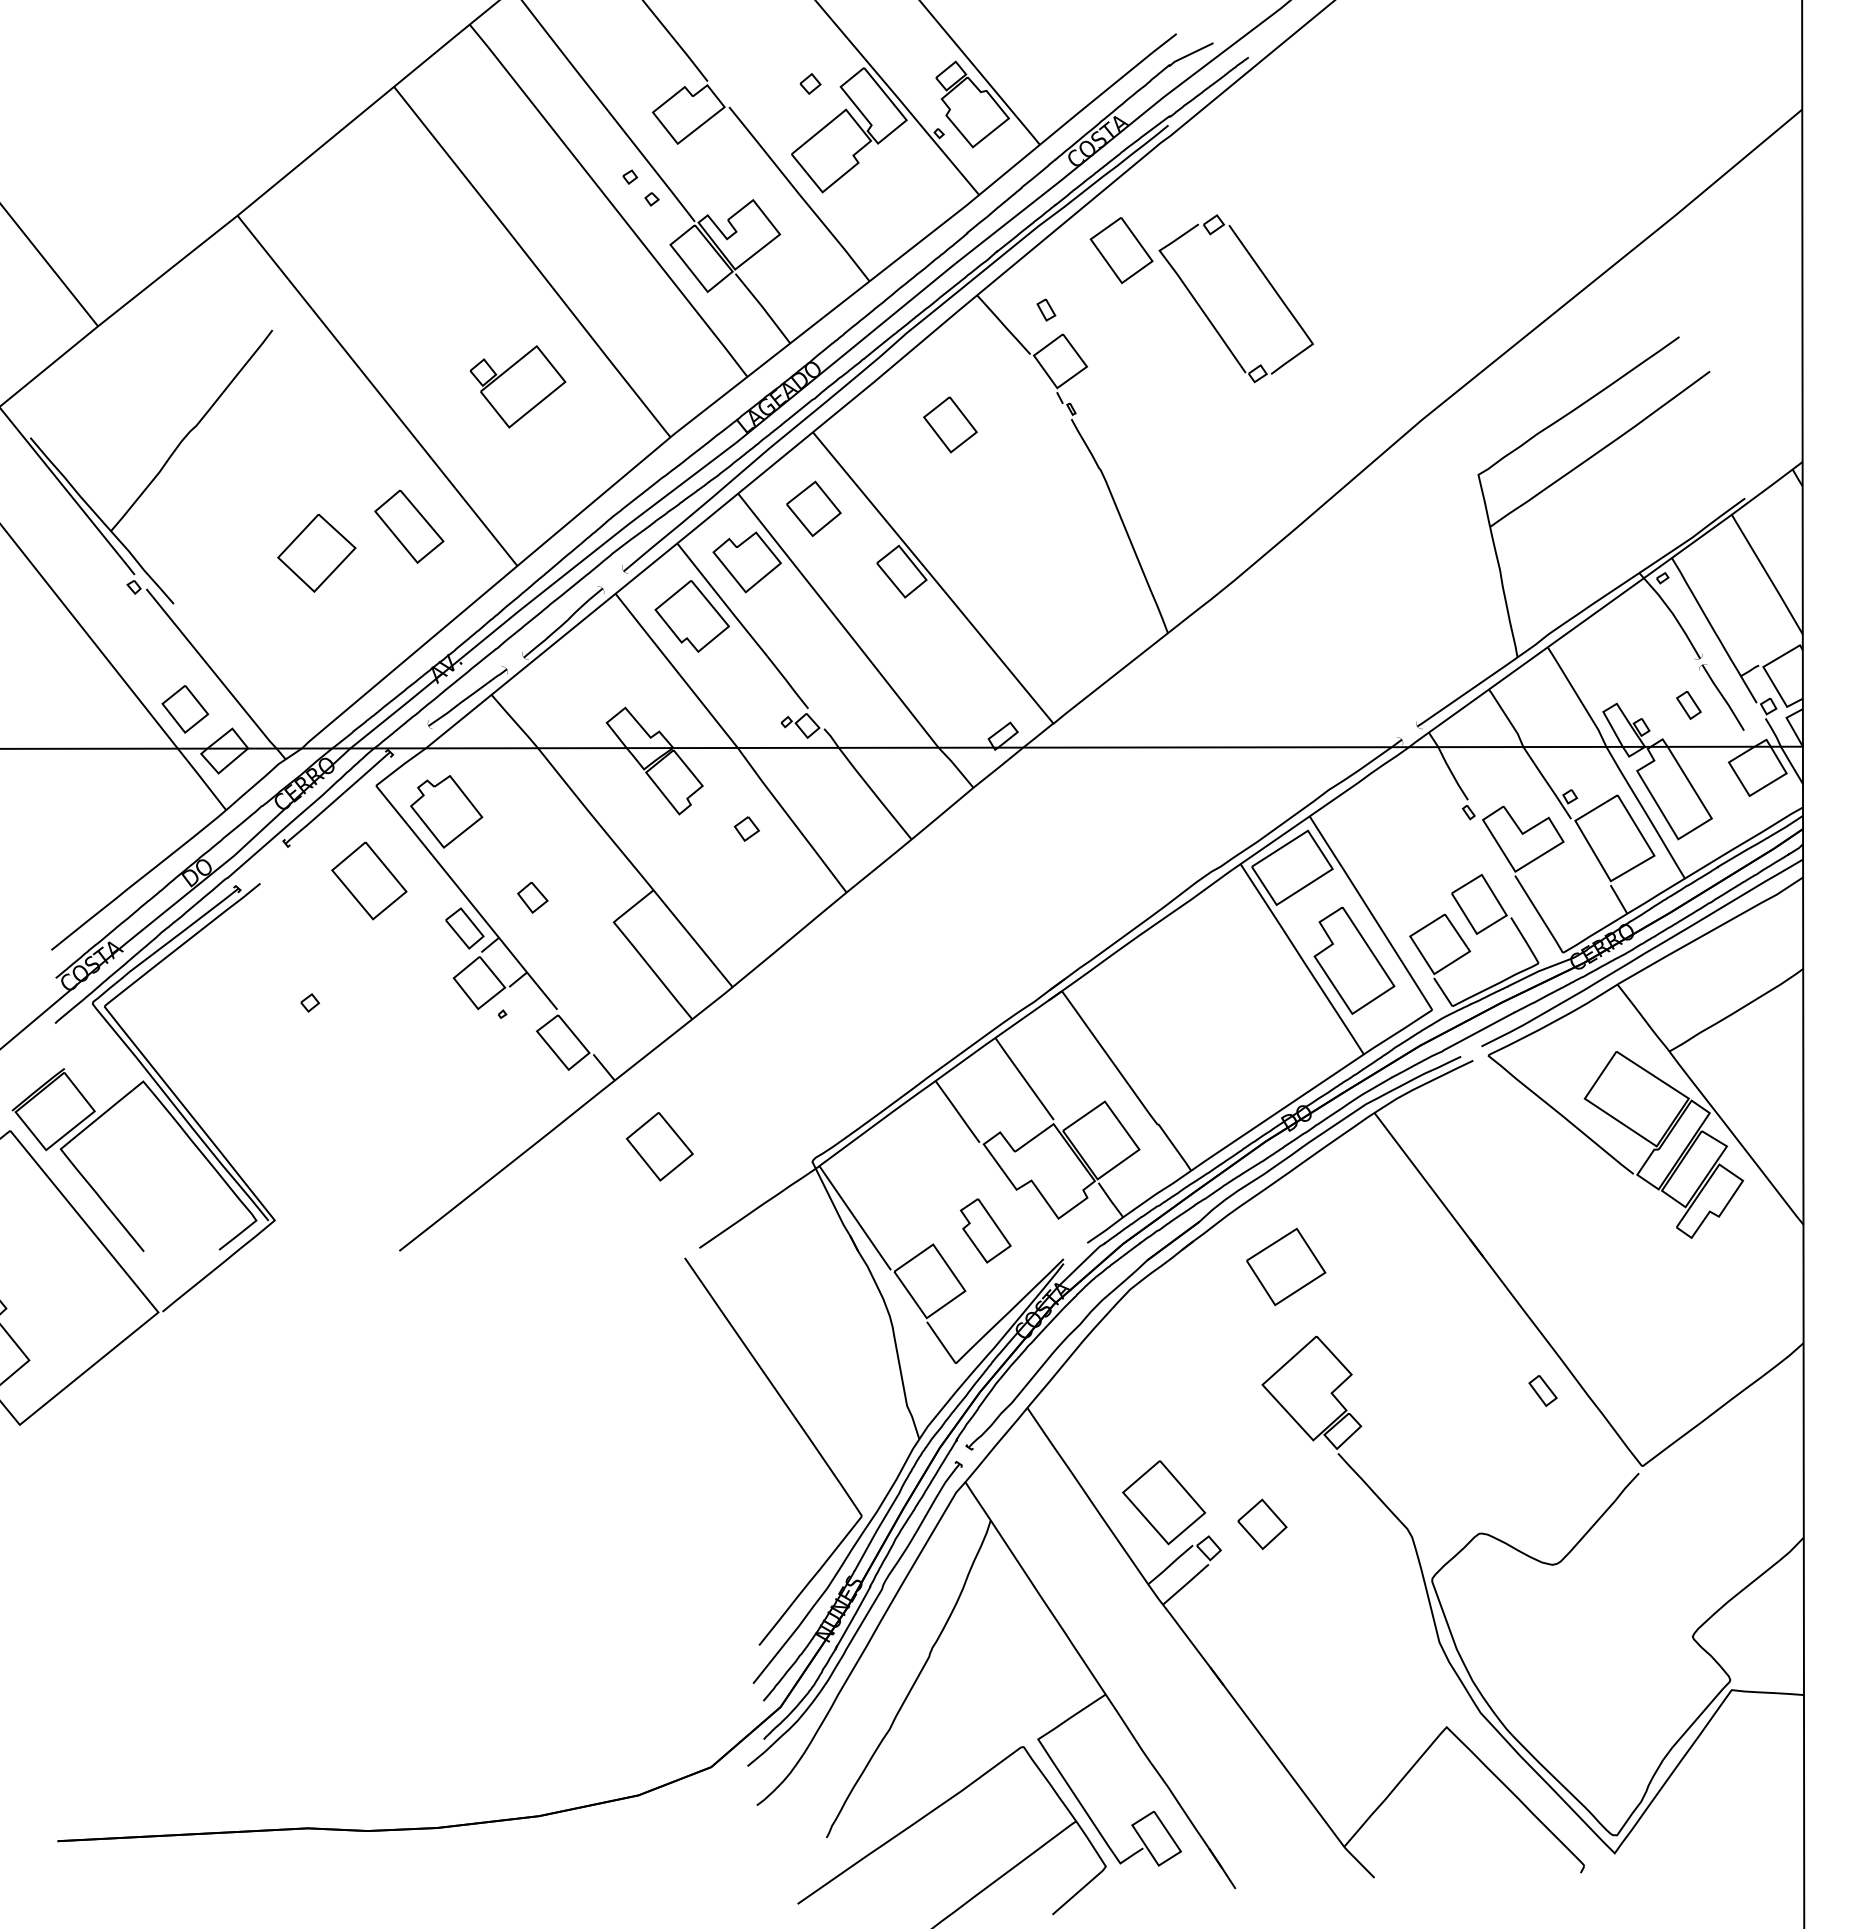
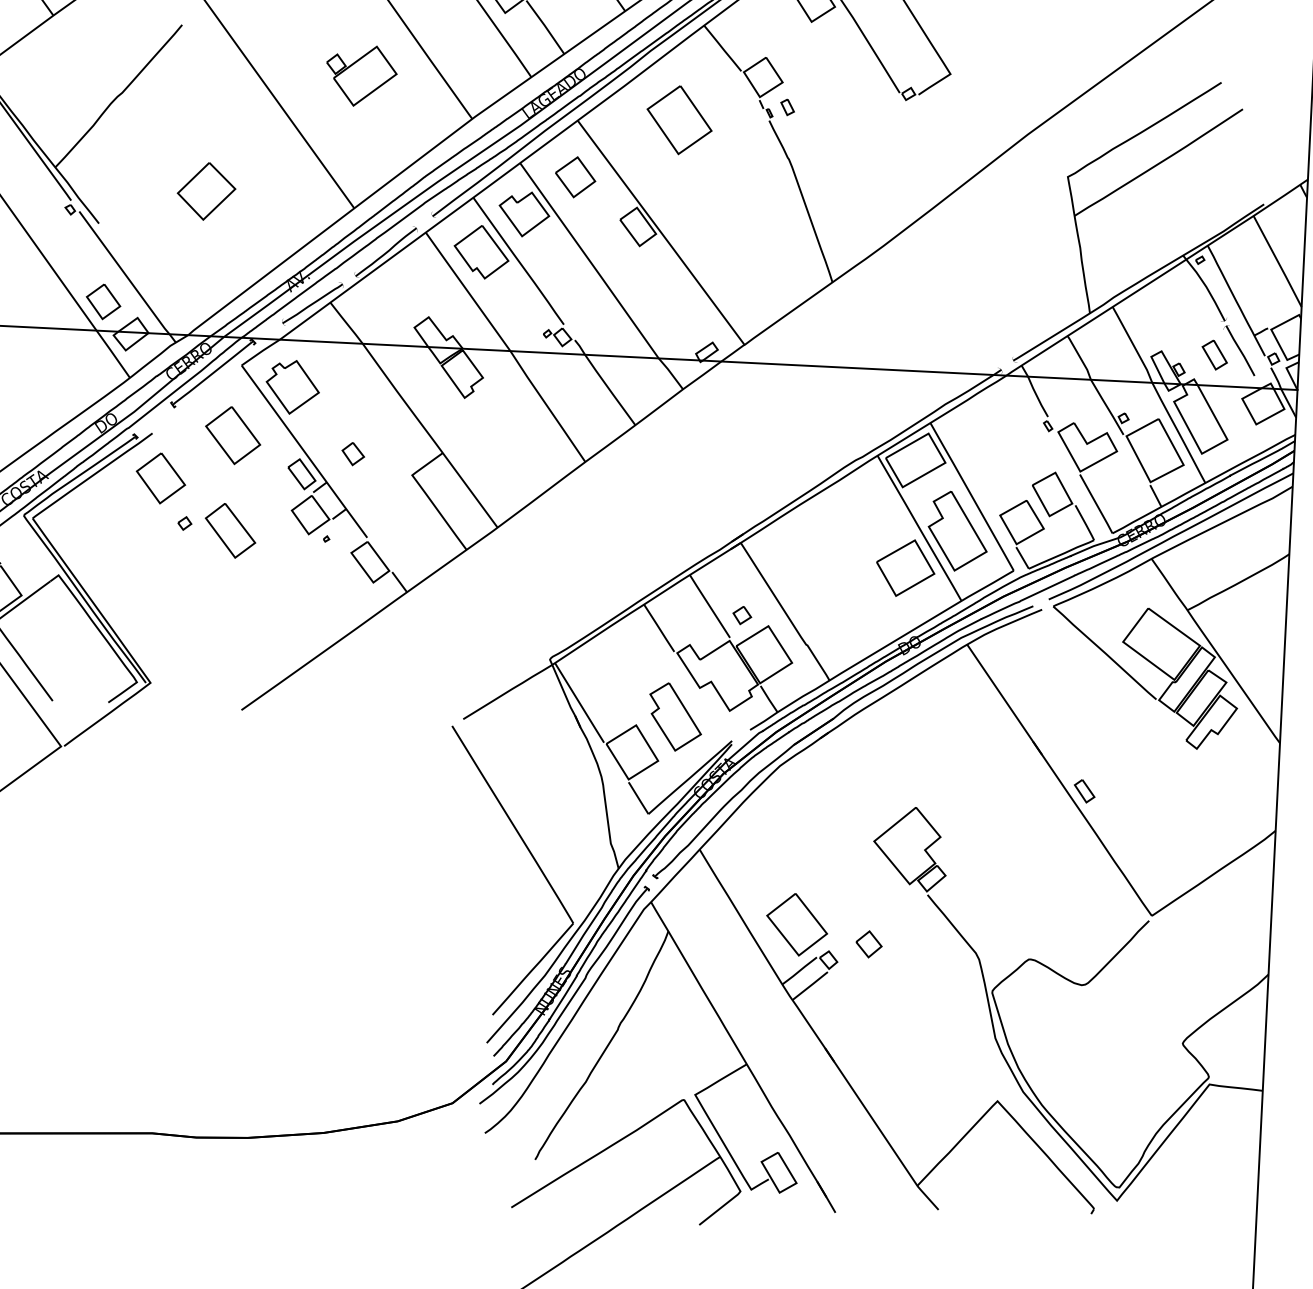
part: (1046, 309) -> (787, 106), moved
part: (950, 424) -> (679, 120), size x1.67
part: (409, 526) -> (230, 530), moved
part: (1688, 705) -> (1214, 355), size x1.43
part: (746, 828) -> (742, 615), moved
part: (659, 1146) -> (160, 478), moved
part: (985, 1230) -> (675, 716), size x1.43
part: (1286, 1266) -> (905, 567), moved
part: (1542, 1390) -> (1084, 790), moved
part: (1262, 1523) -> (869, 943), size x0.71

